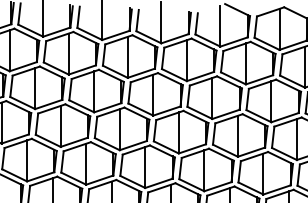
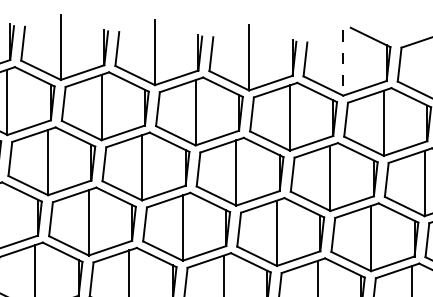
line: (220, 26) -> (343, 63), solid -> dashed

